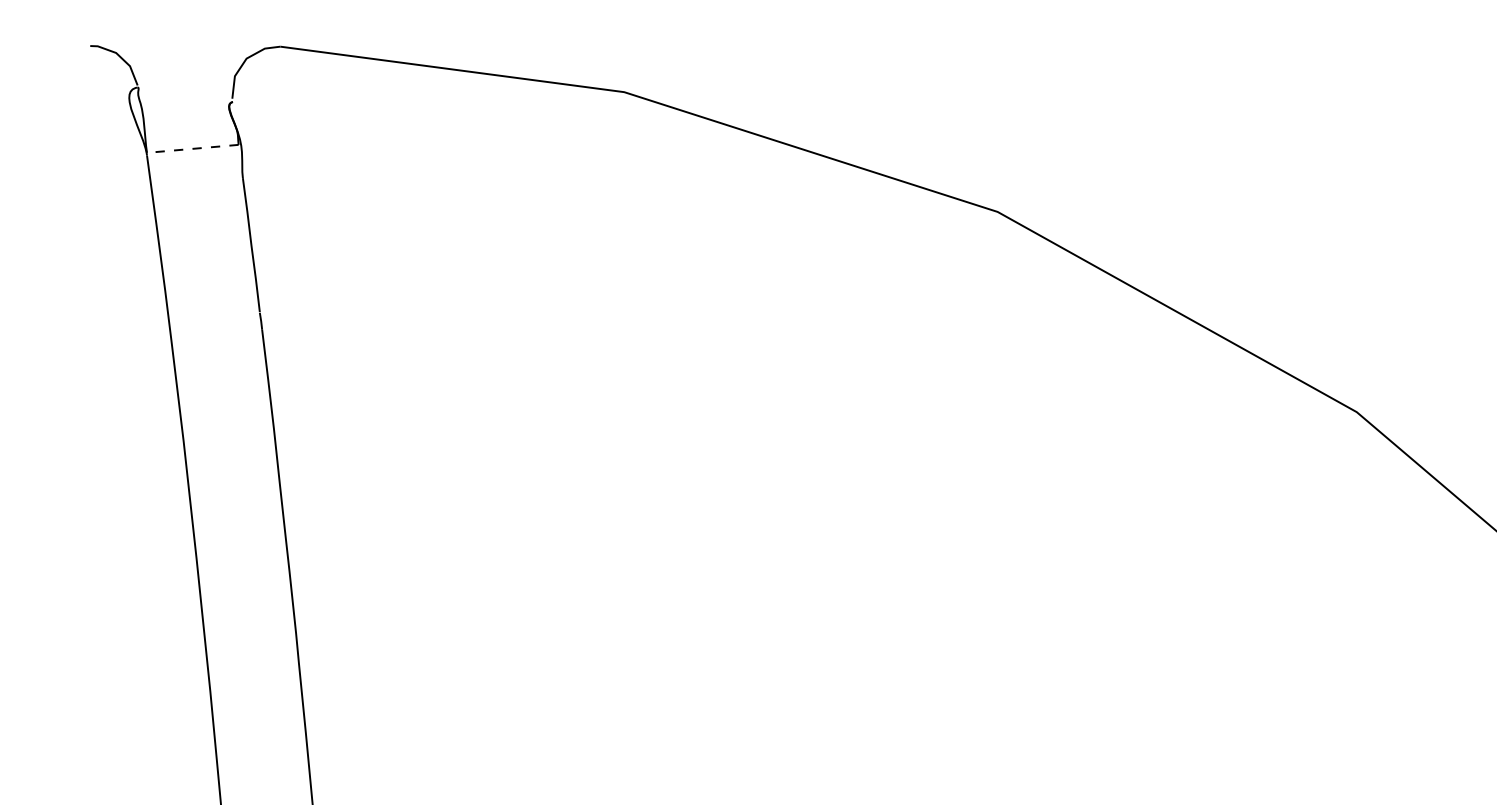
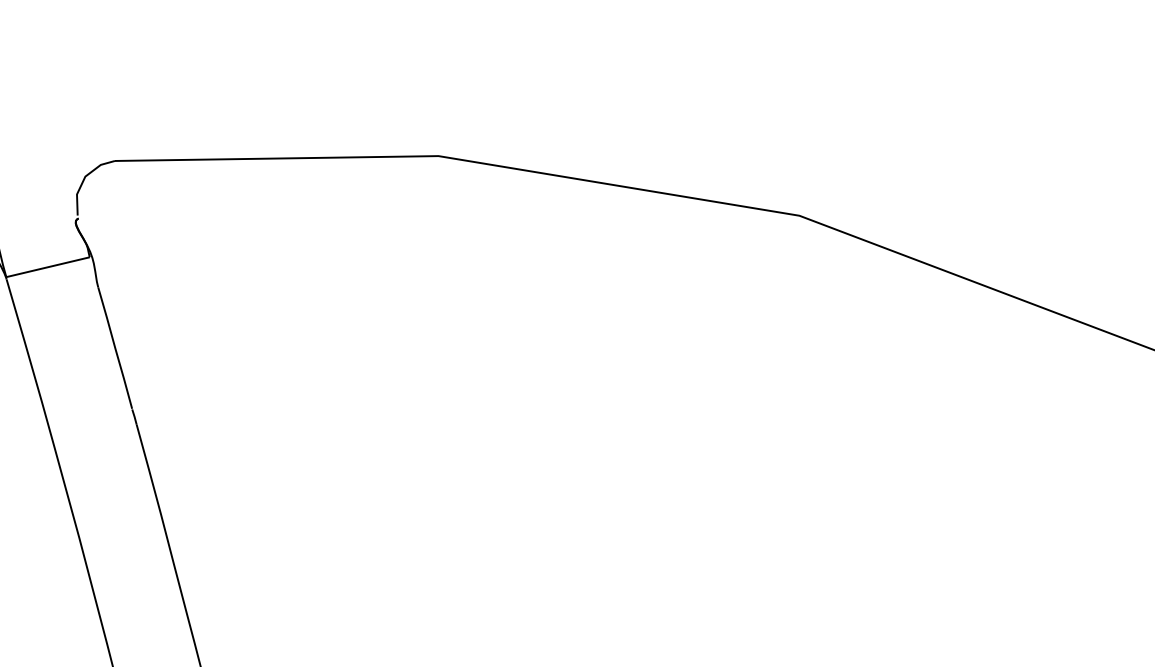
line: (192, 148) -> (47, 266), dashed -> solid

